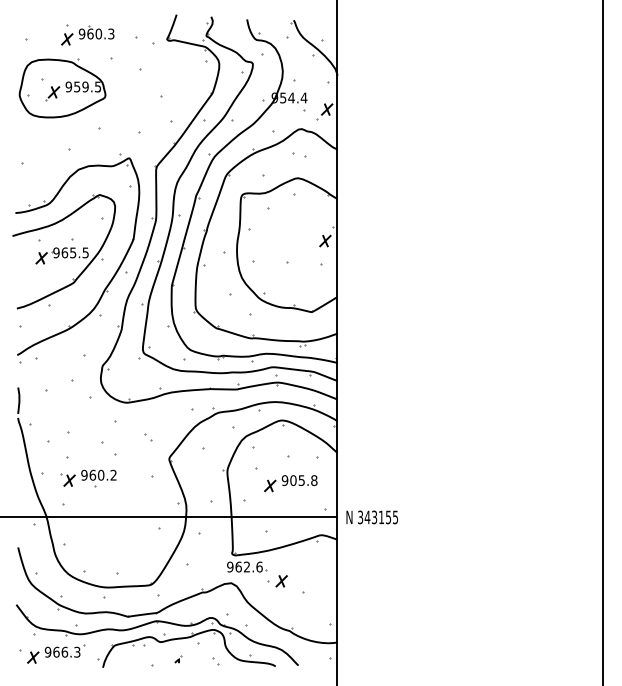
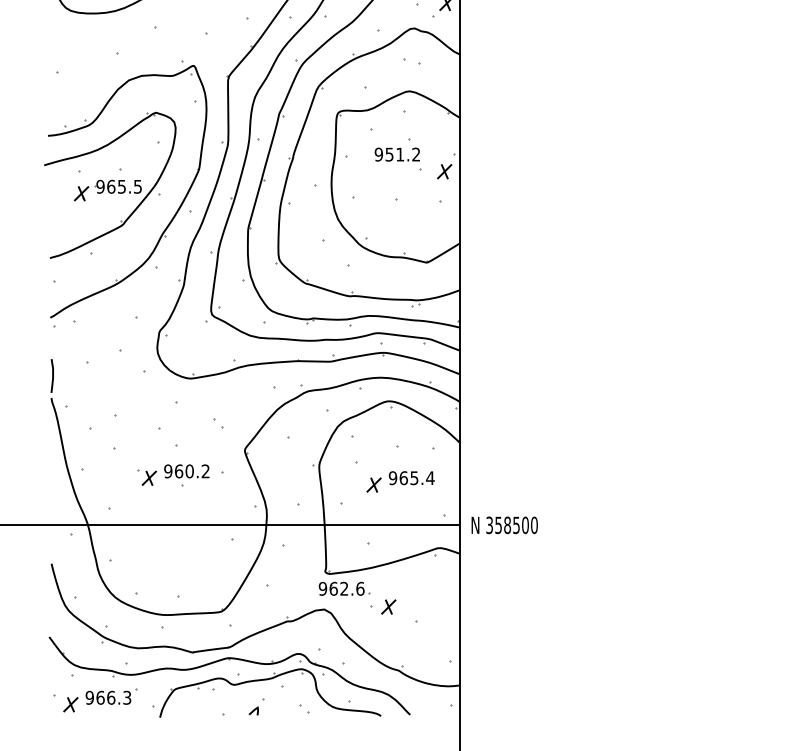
part: (288, 227) -> (397, 154), added
part: (88, 478) -> (173, 475), moved
text: (303, 480) -> (416, 478), 905.8 -> 965.4
text: (381, 517) -> (516, 525), 343155 -> 358500
part: (178, 658) -> (256, 705), size x1.67

